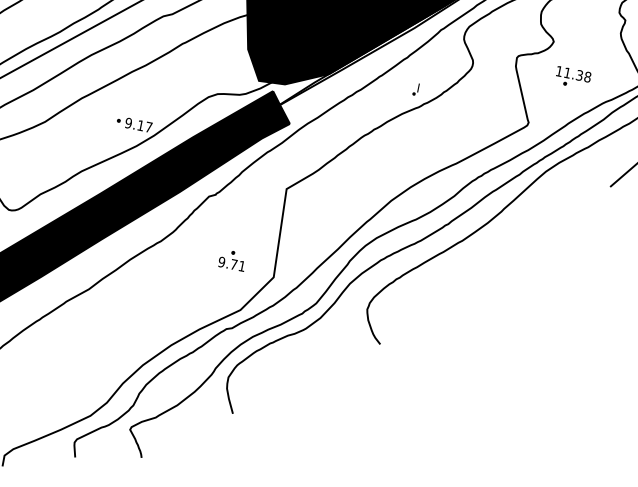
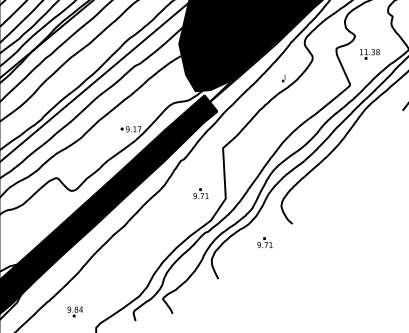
part: (325, 366) -> (264, 242), added

